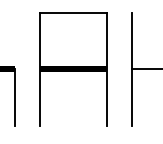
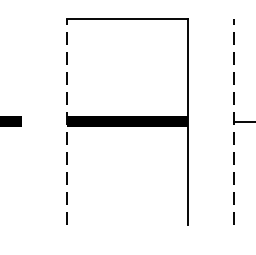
line: (40, 69) -> (67, 122), solid -> dashed
line: (131, 69) -> (232, 122), solid -> dashed
line: (15, 97) -> (21, 172), removed

